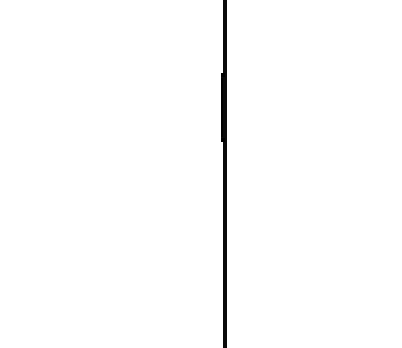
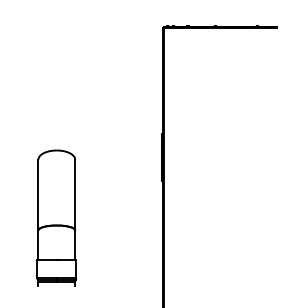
part: (71, 192) -> (56, 217), added

